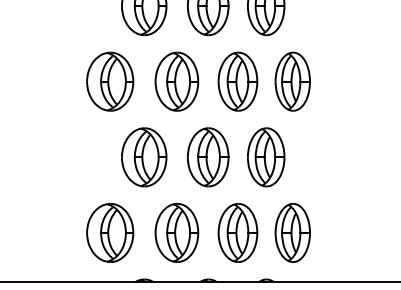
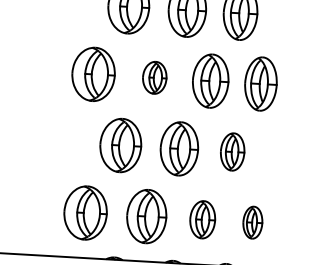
part: (176, 81) -> (154, 77), size x0.6
part: (266, 157) -> (232, 152), size x0.7
part: (237, 232) -> (202, 219), size x0.7
part: (292, 232) -> (252, 222), size x0.6

